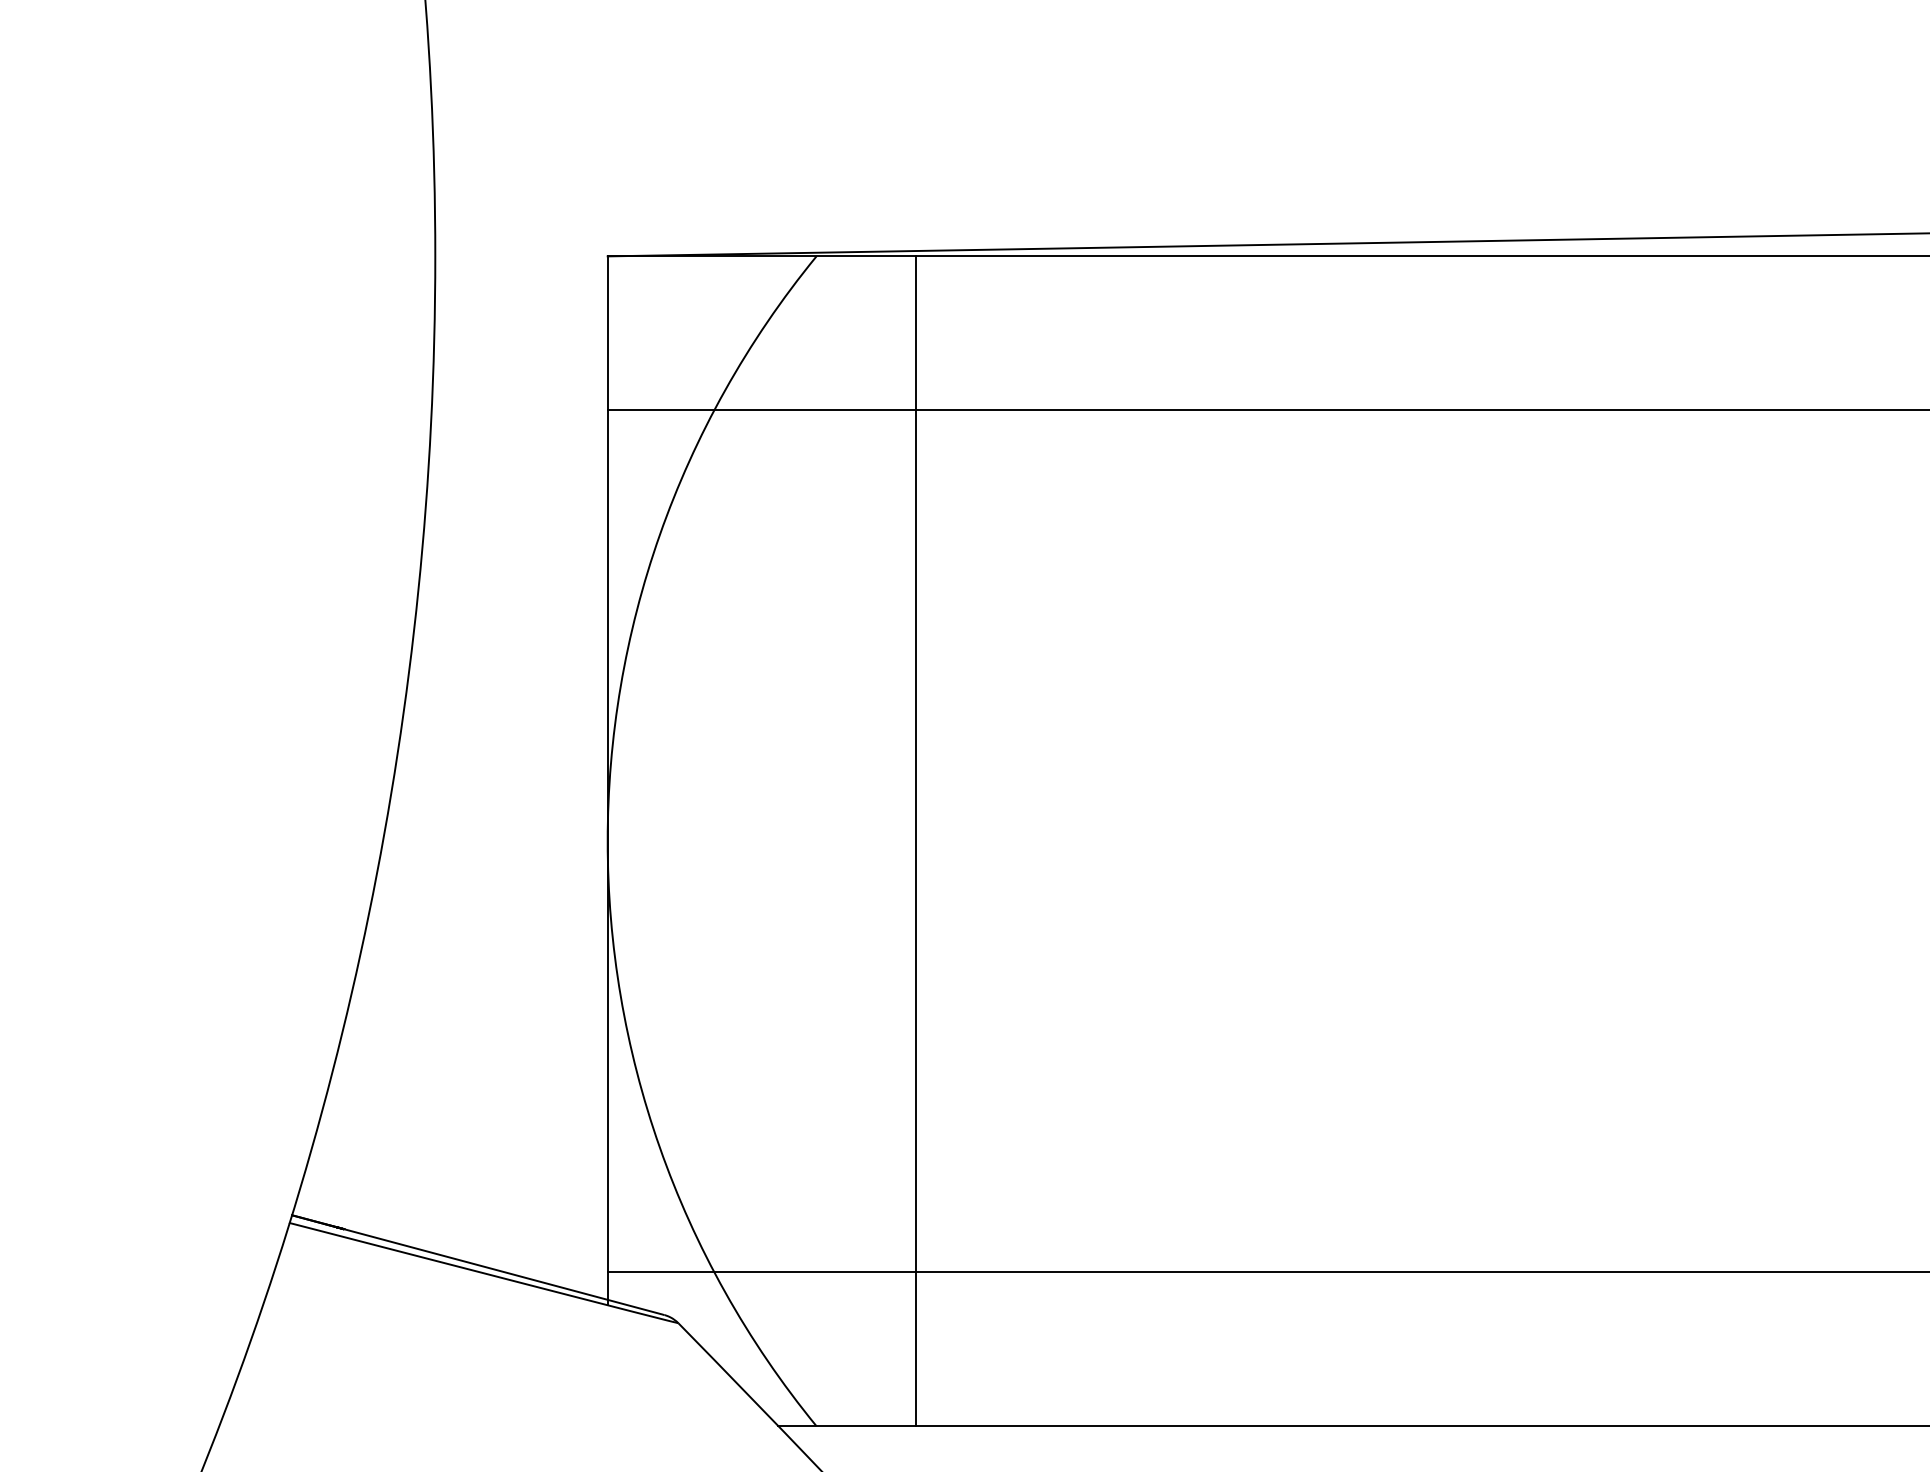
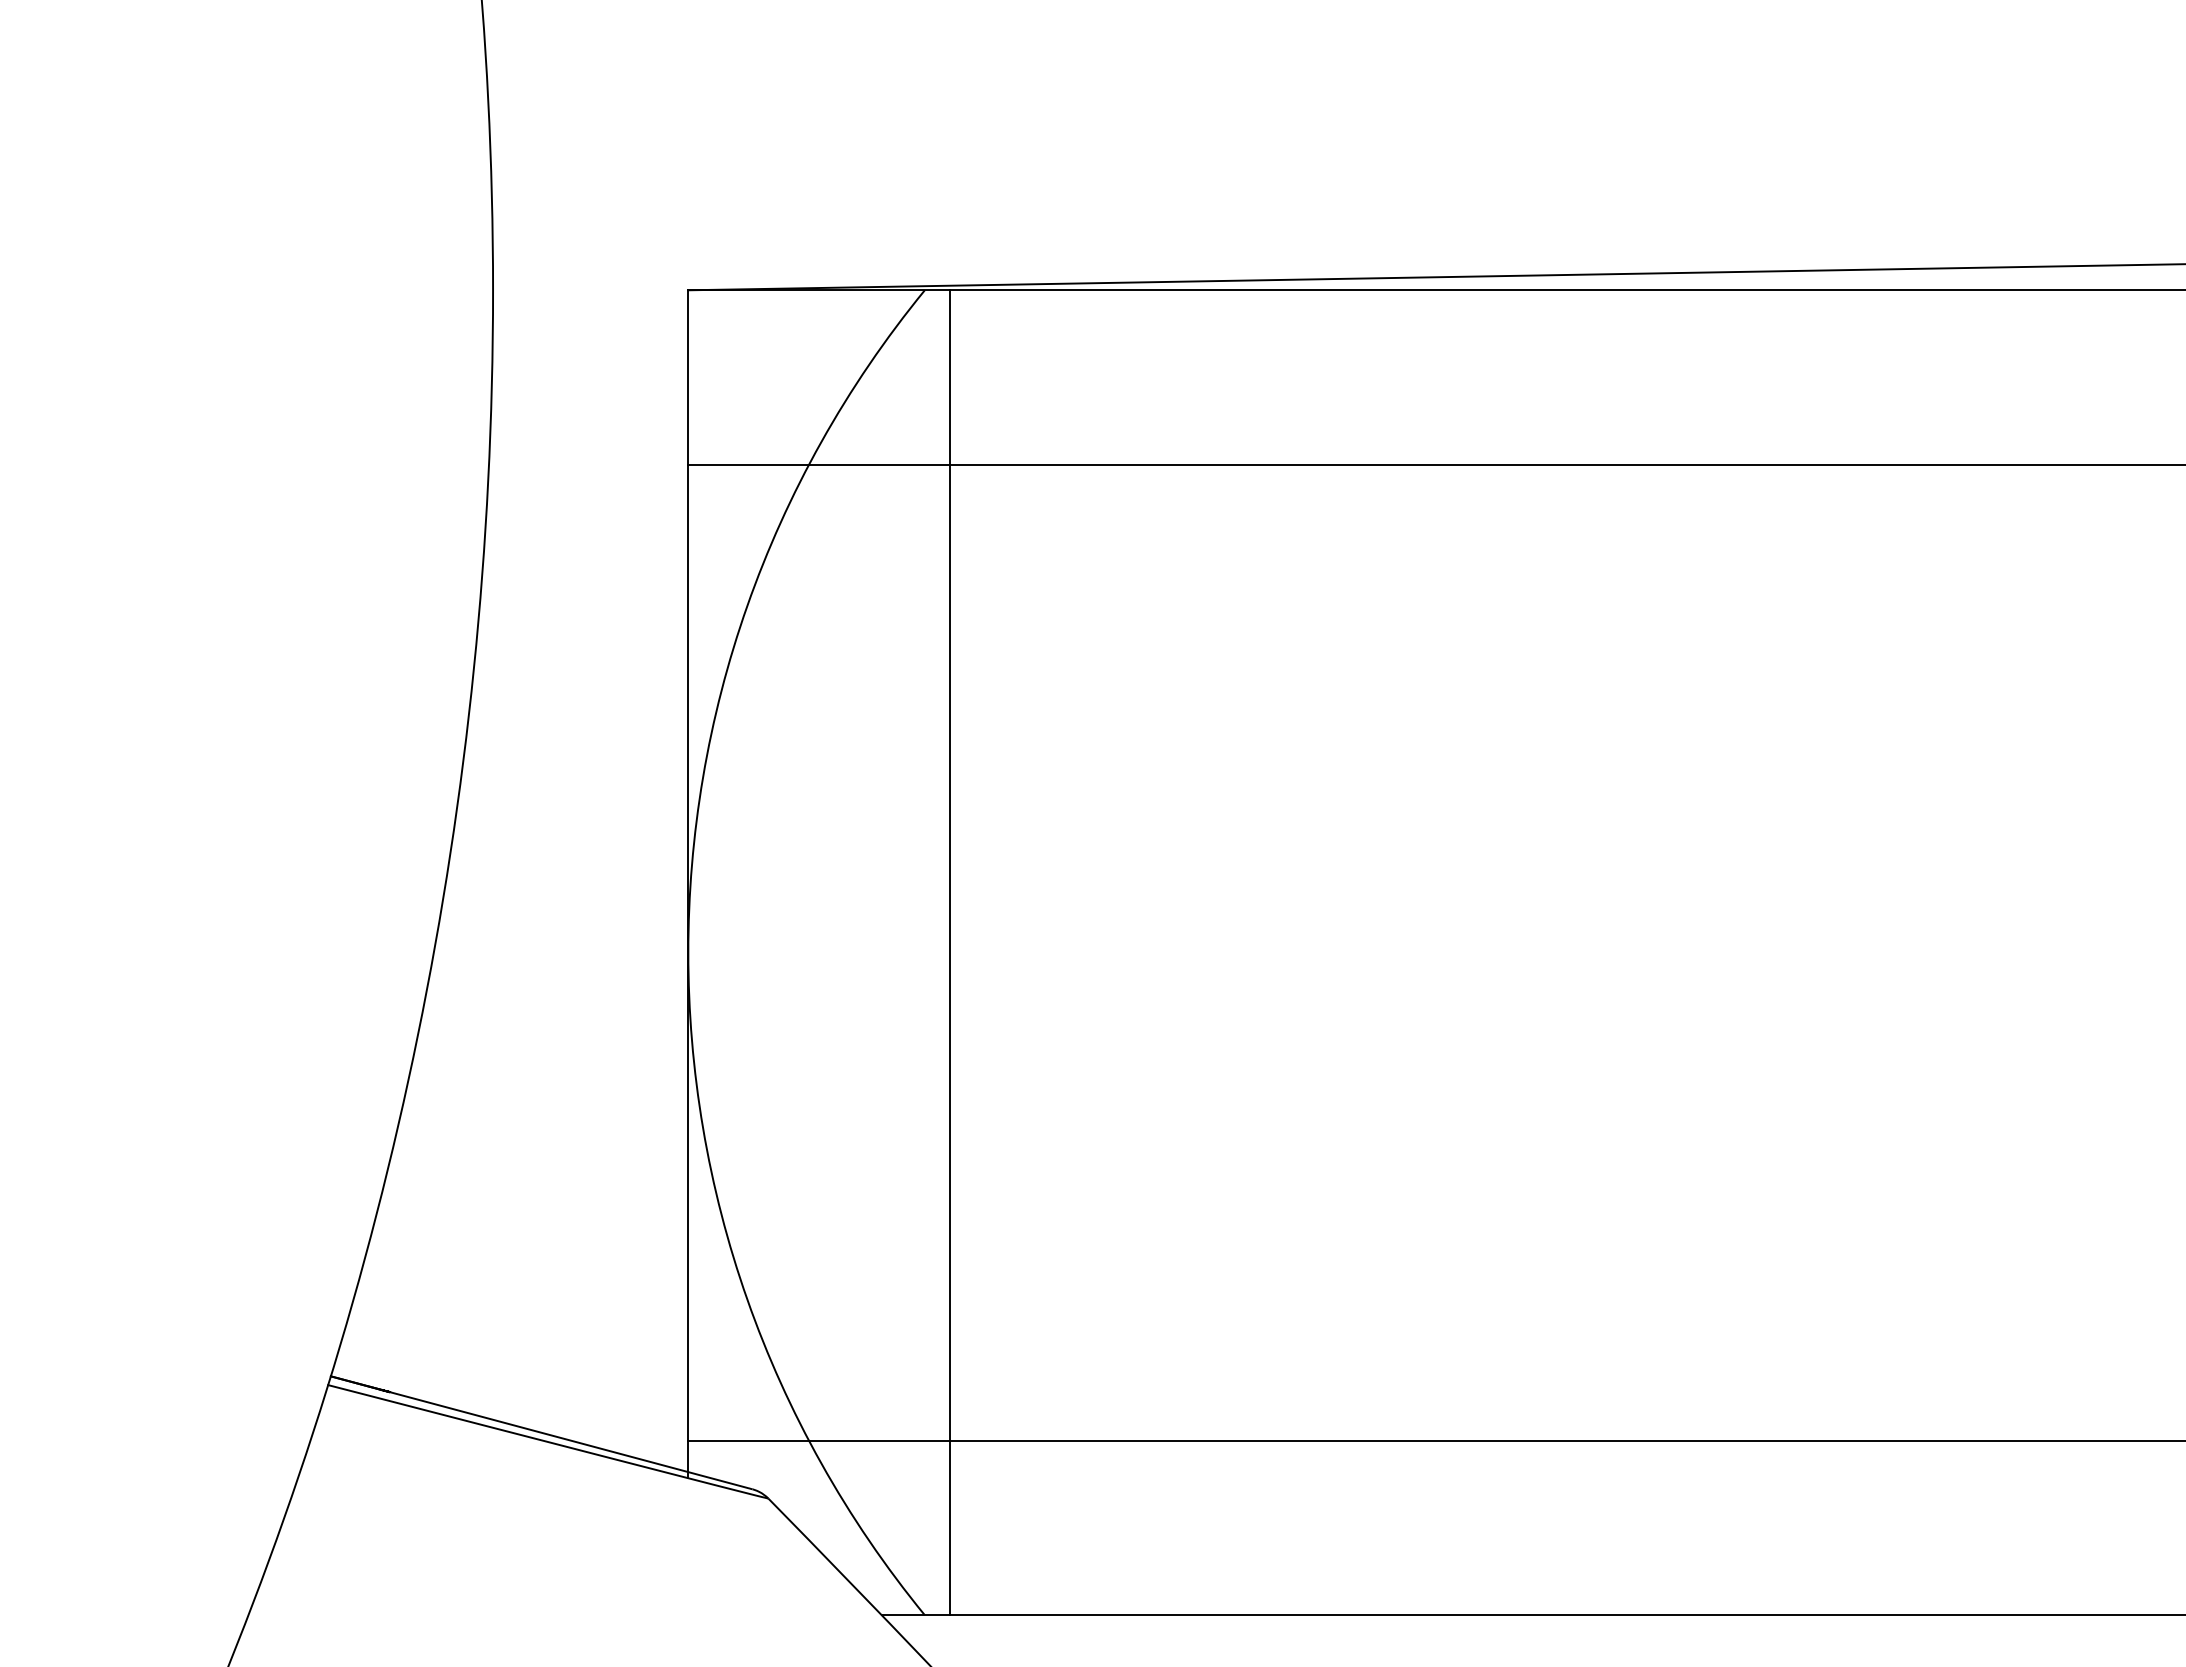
line: (915, 841) -> (949, 952), moved

